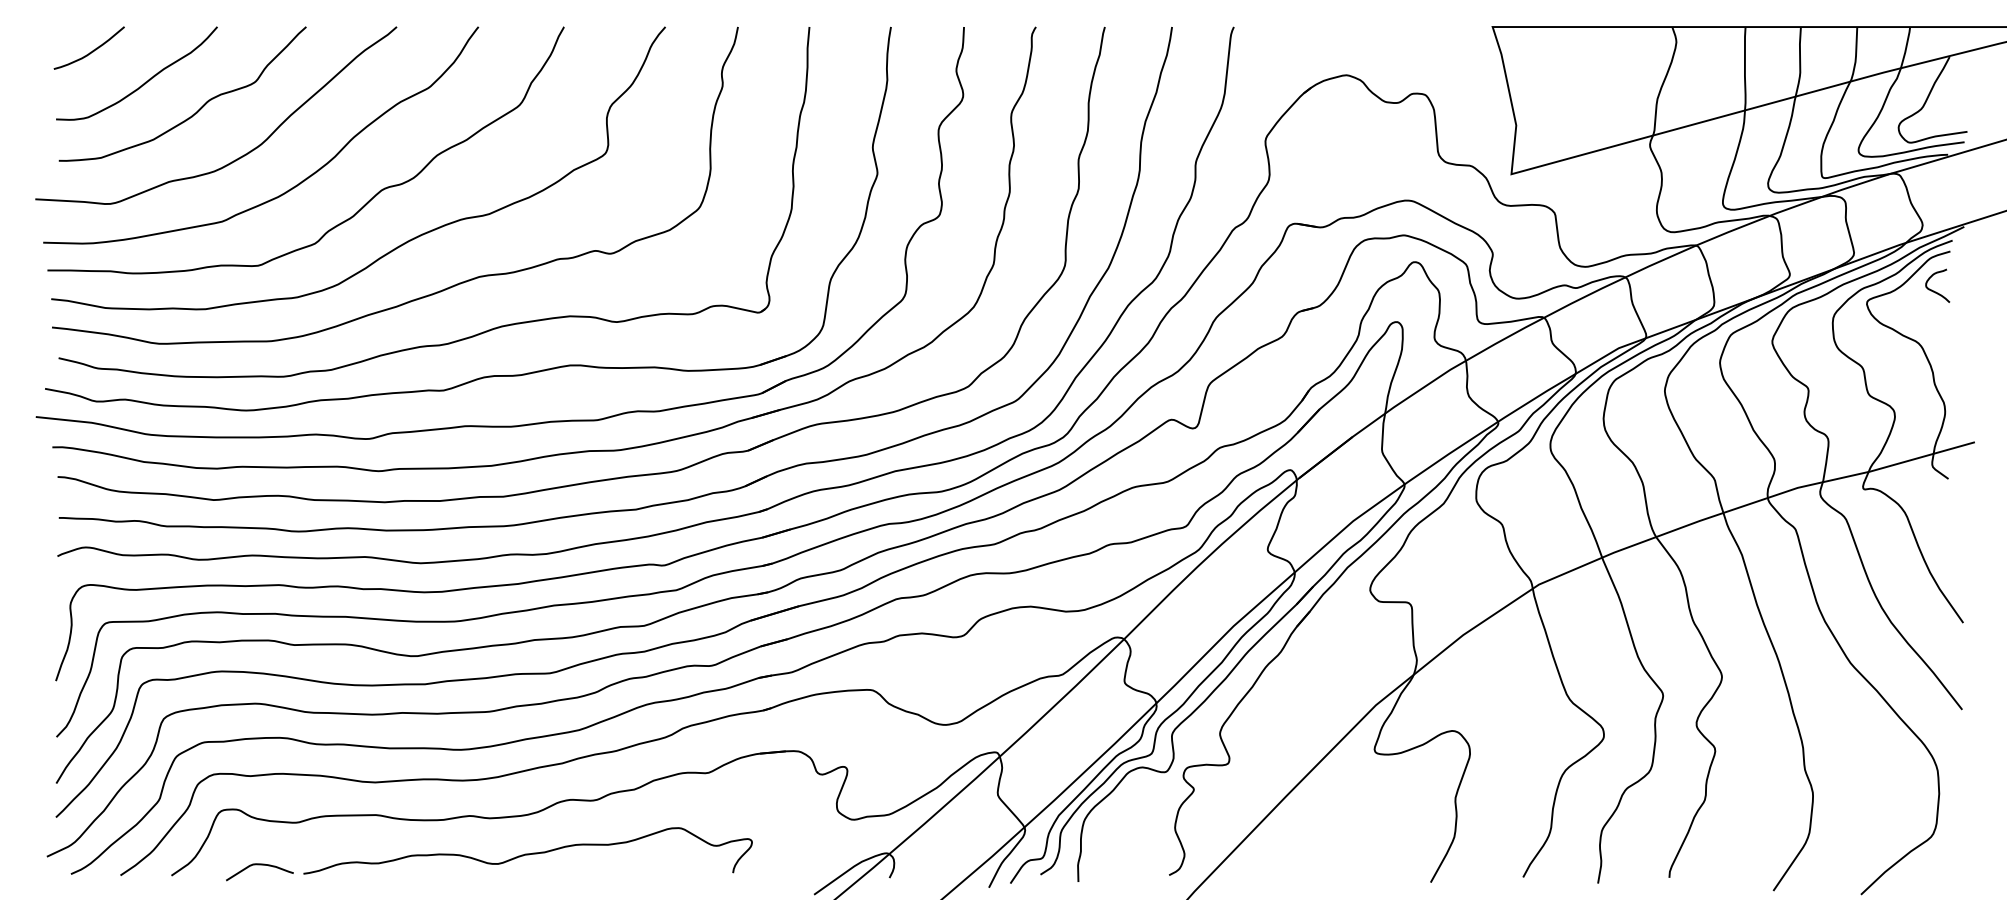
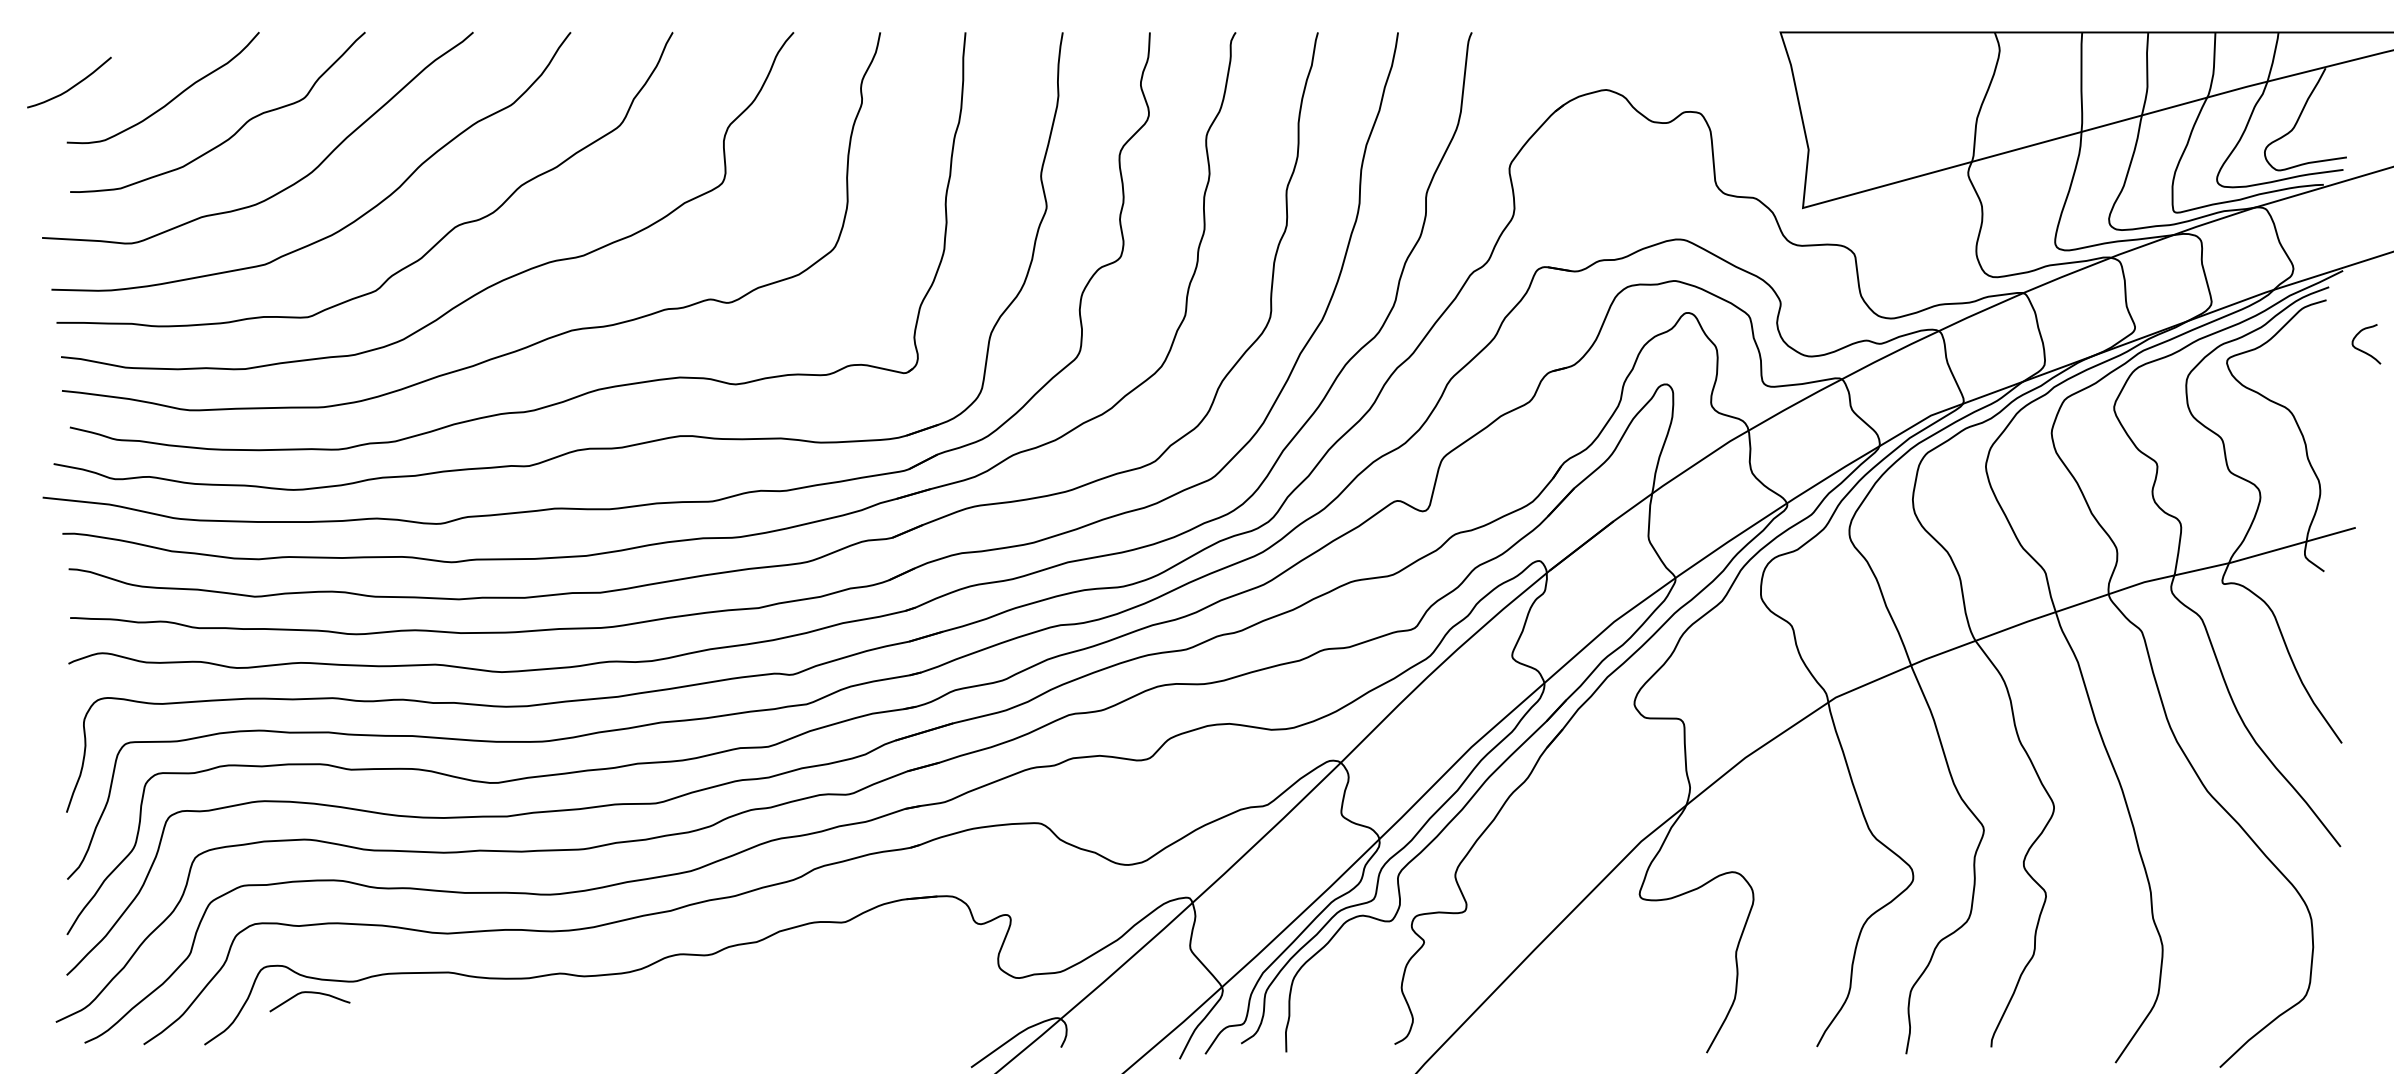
curve: (92, 50) -> (73, 85), moved
curve: (1935, 291) -> (2363, 350), moved
curve: (527, 853) -> (629, 1018), removed
curve: (259, 865) -> (309, 993), moved

